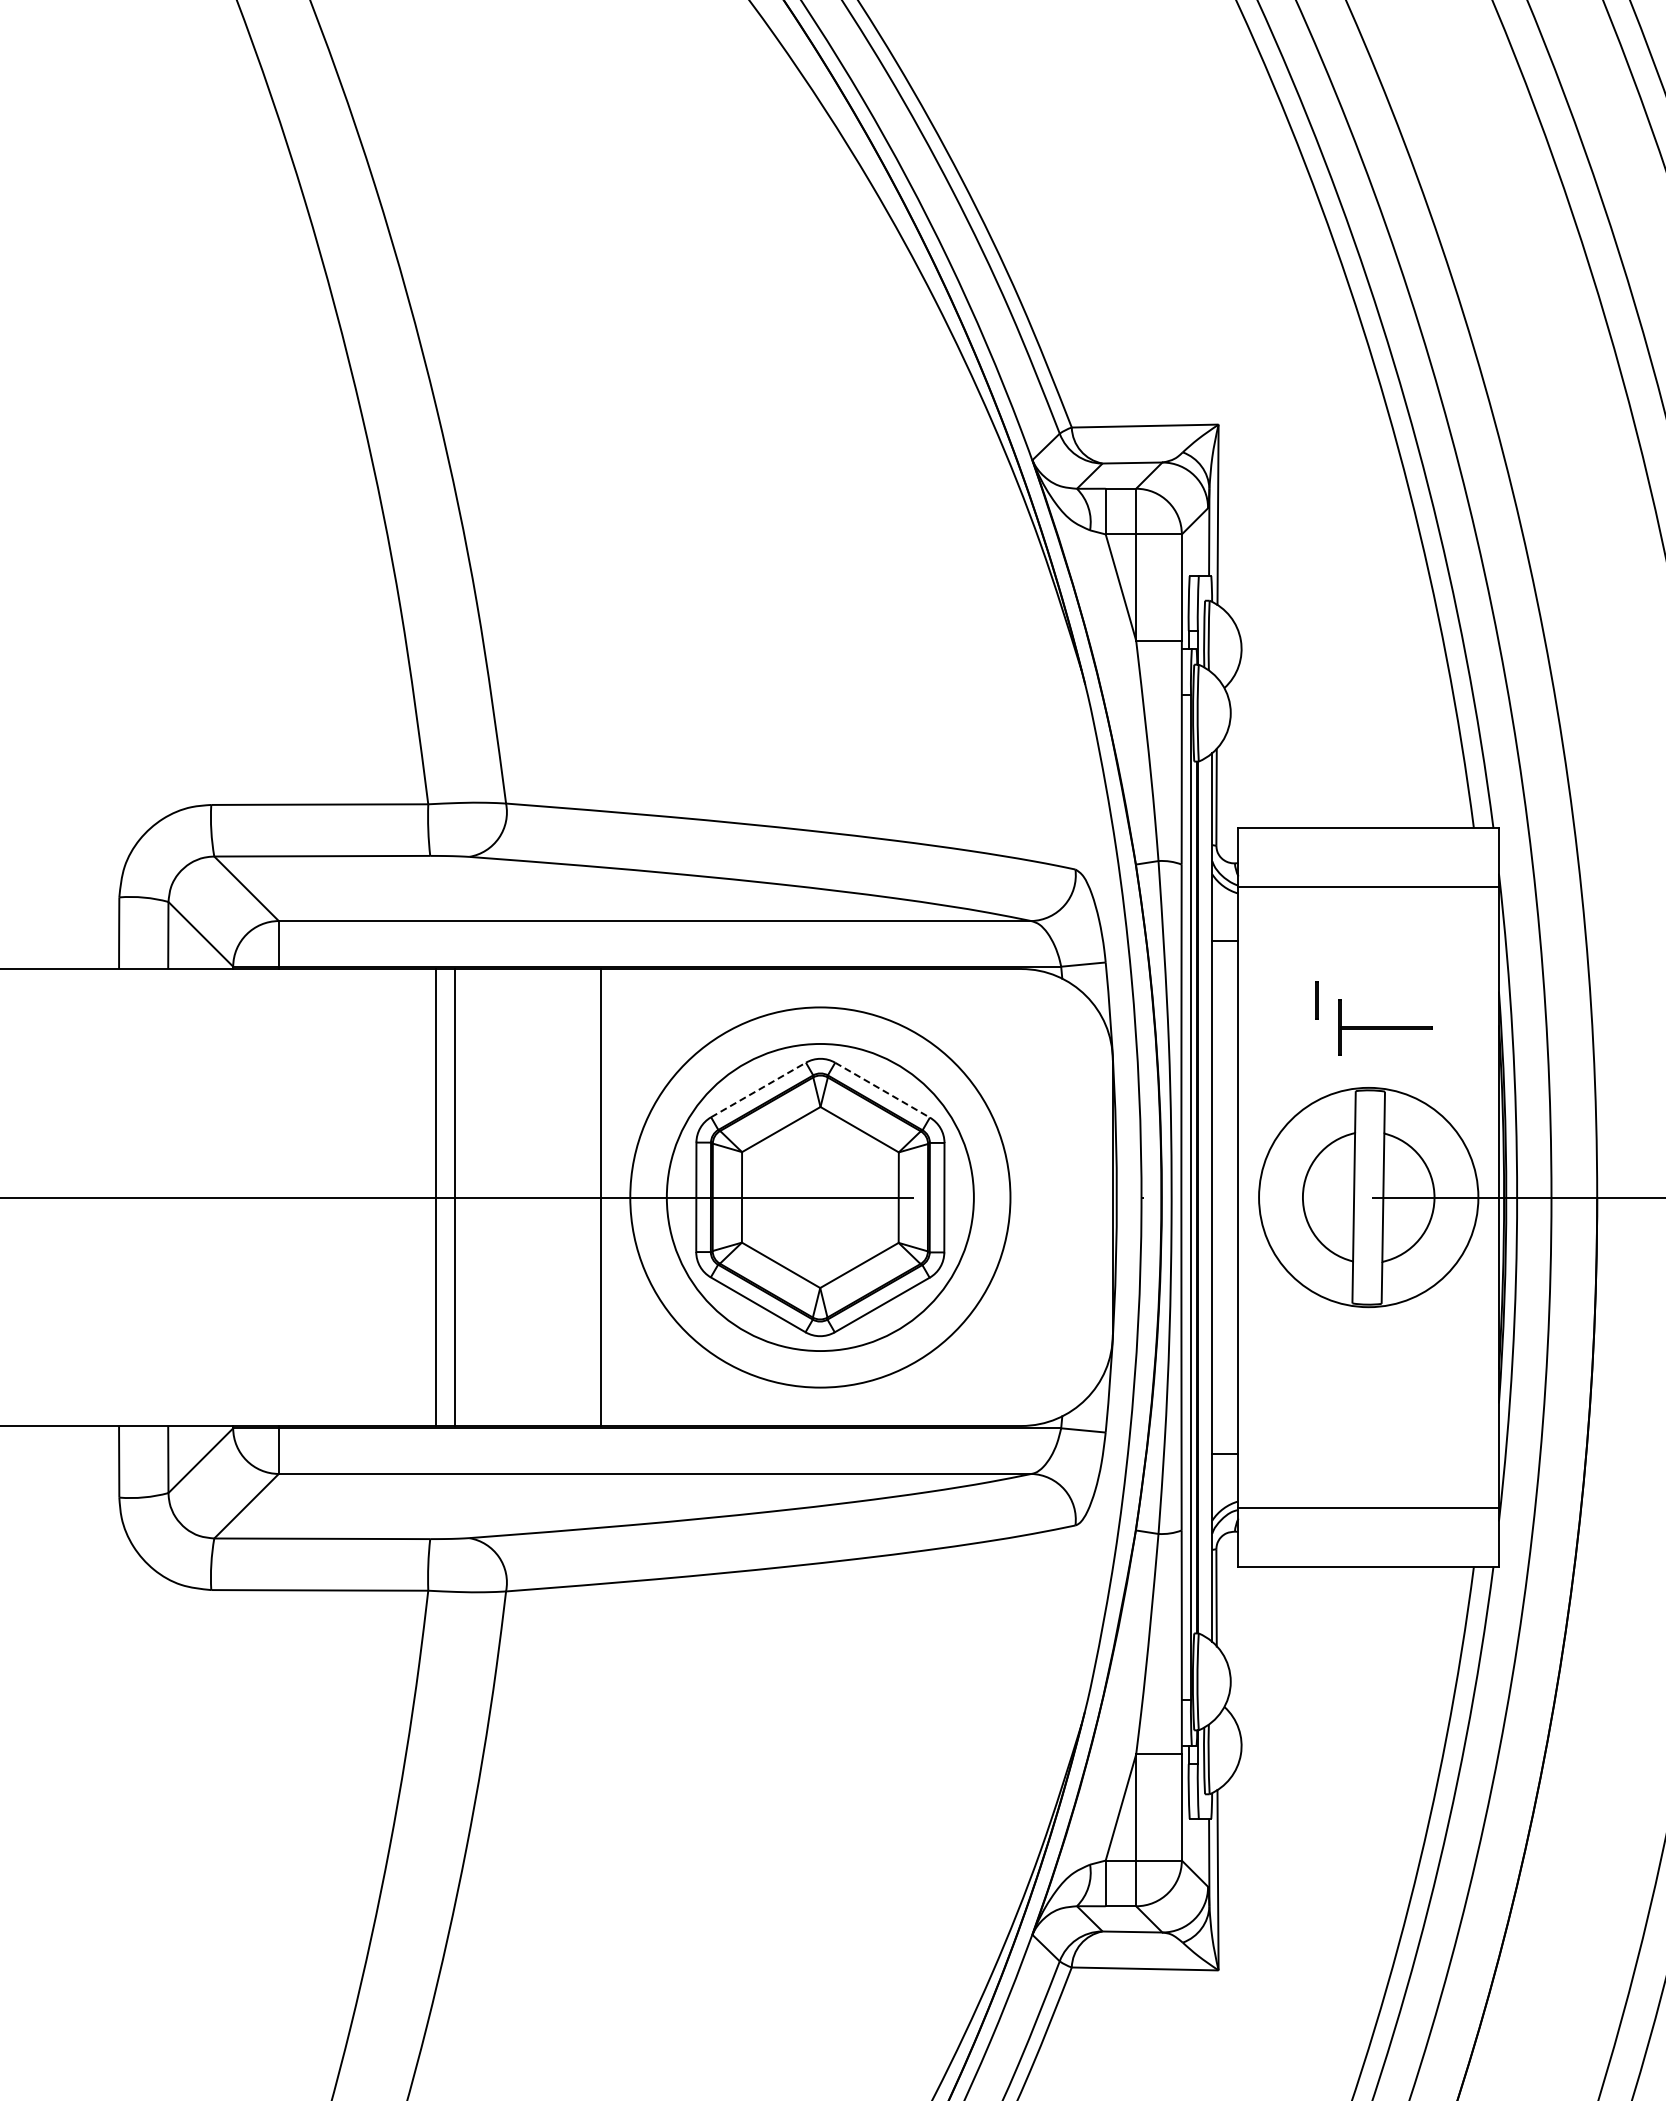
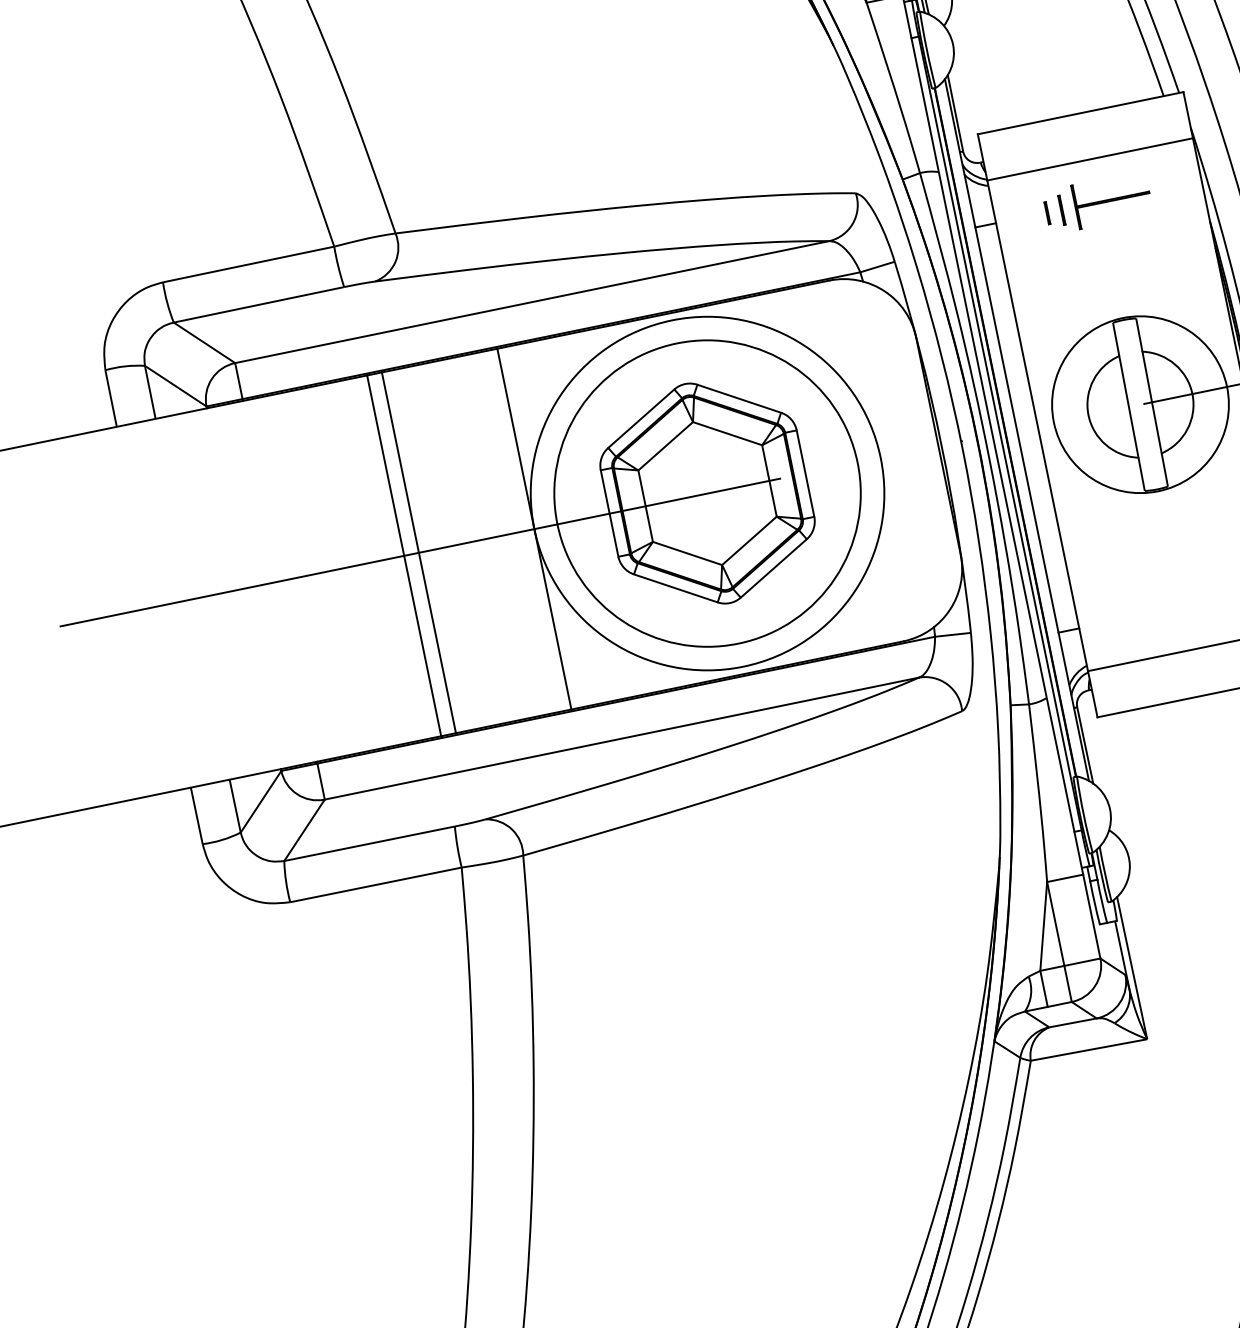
line: (1302, 941) -> (1046, 213), added
line: (1316, 1000) -> (1061, 210), moved
part: (1385, 1027) -> (1112, 199), moved
line: (758, 1089) -> (641, 418), dashed -> solid
line: (882, 1090) -> (739, 399), dashed -> solid
circle: (820, 1197) -> (707, 493), size x1.43

